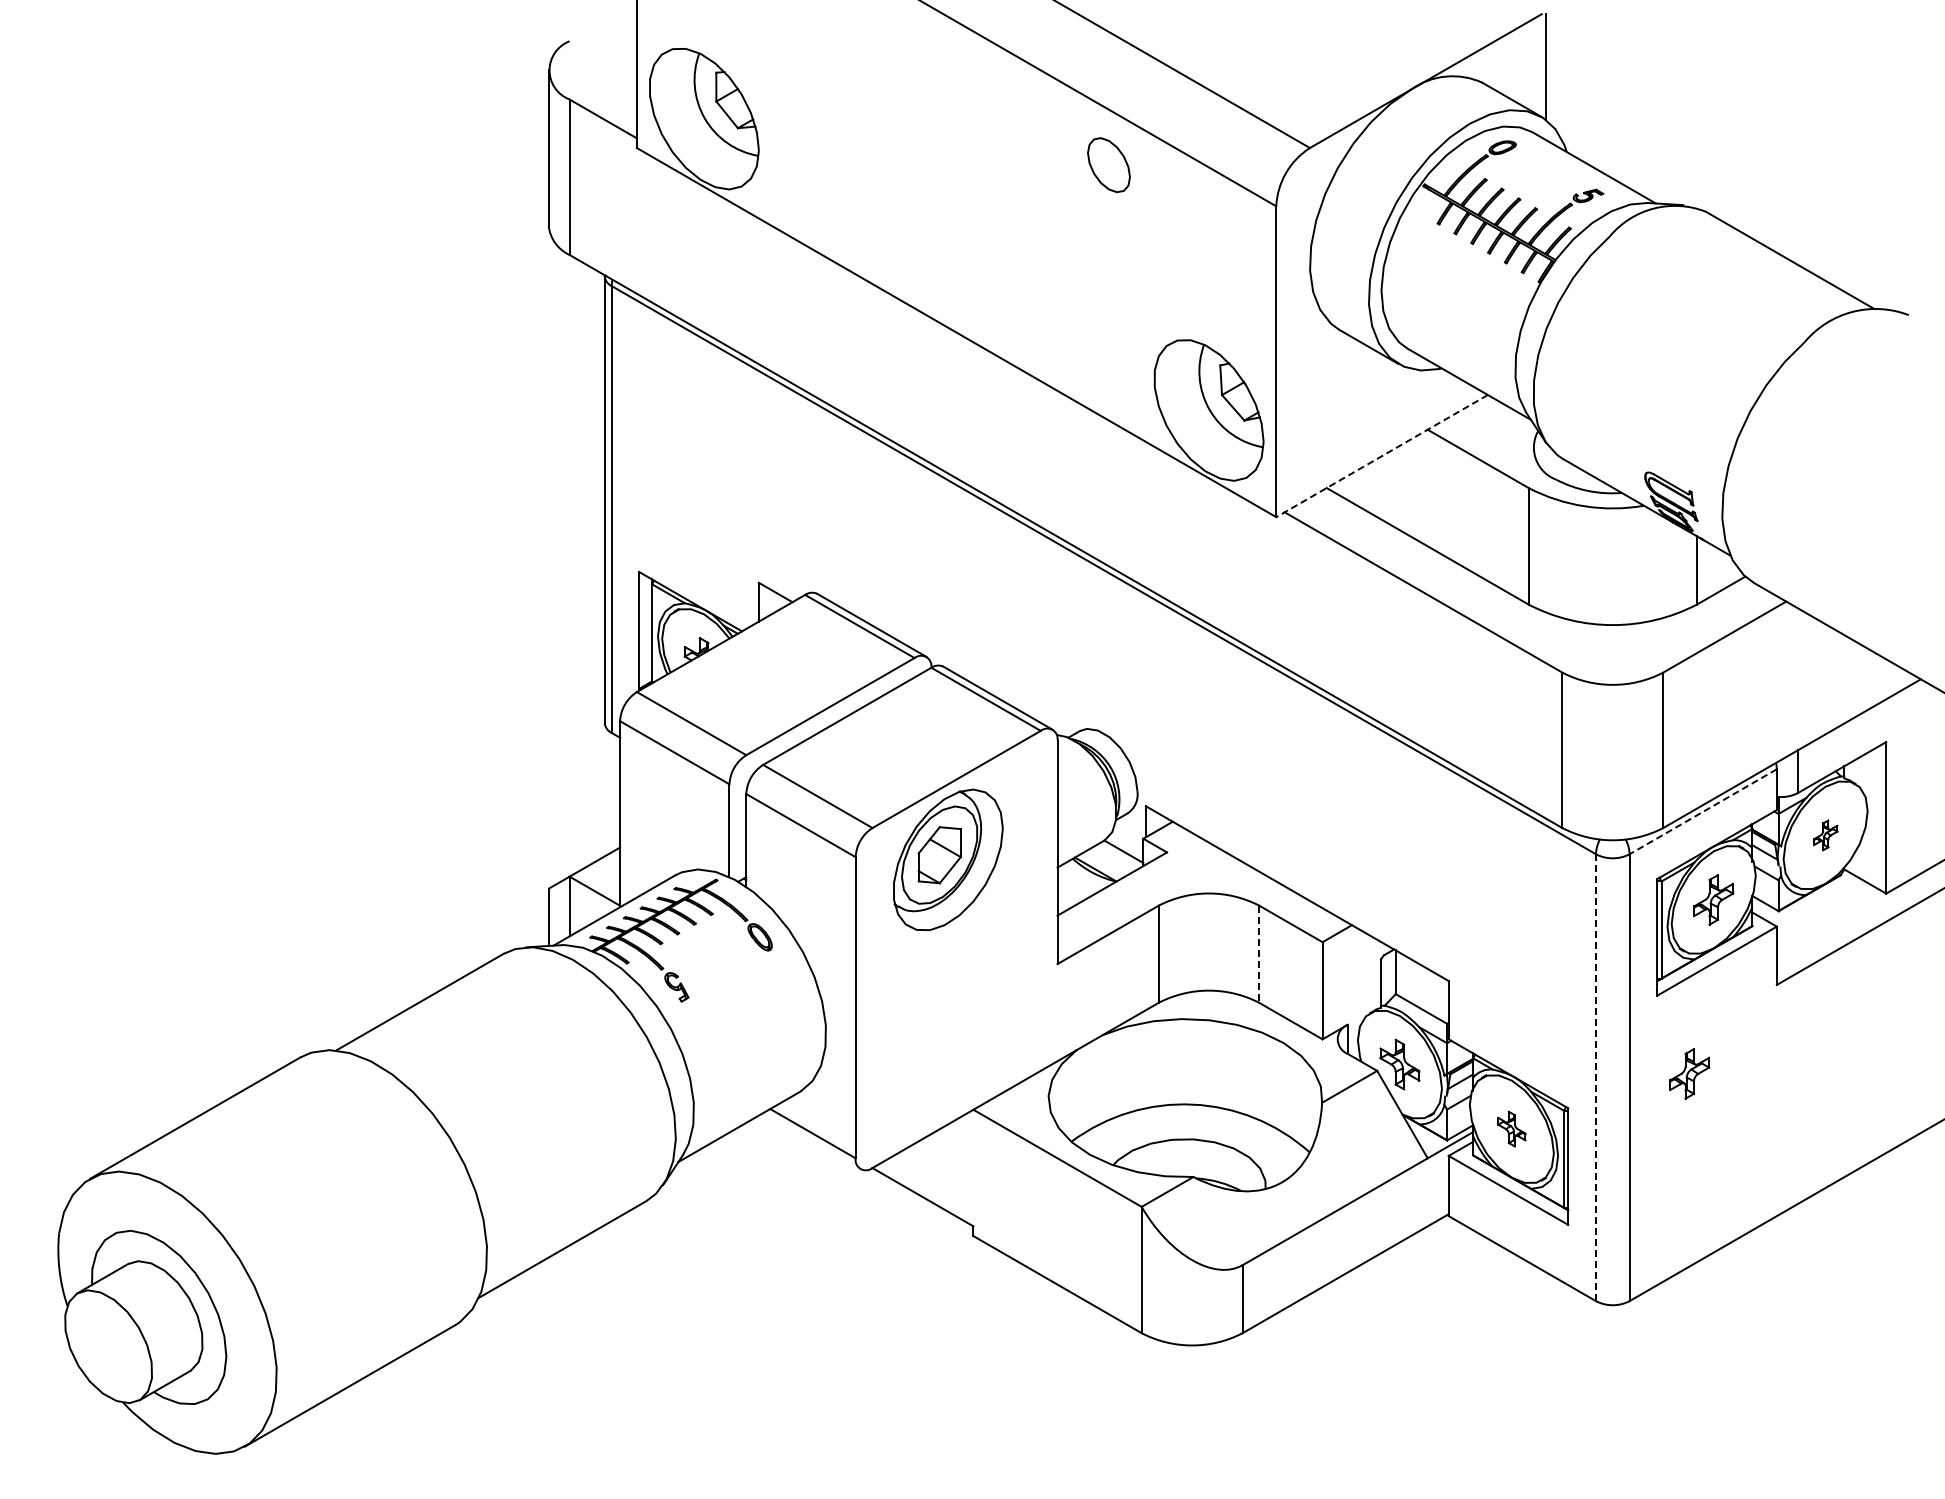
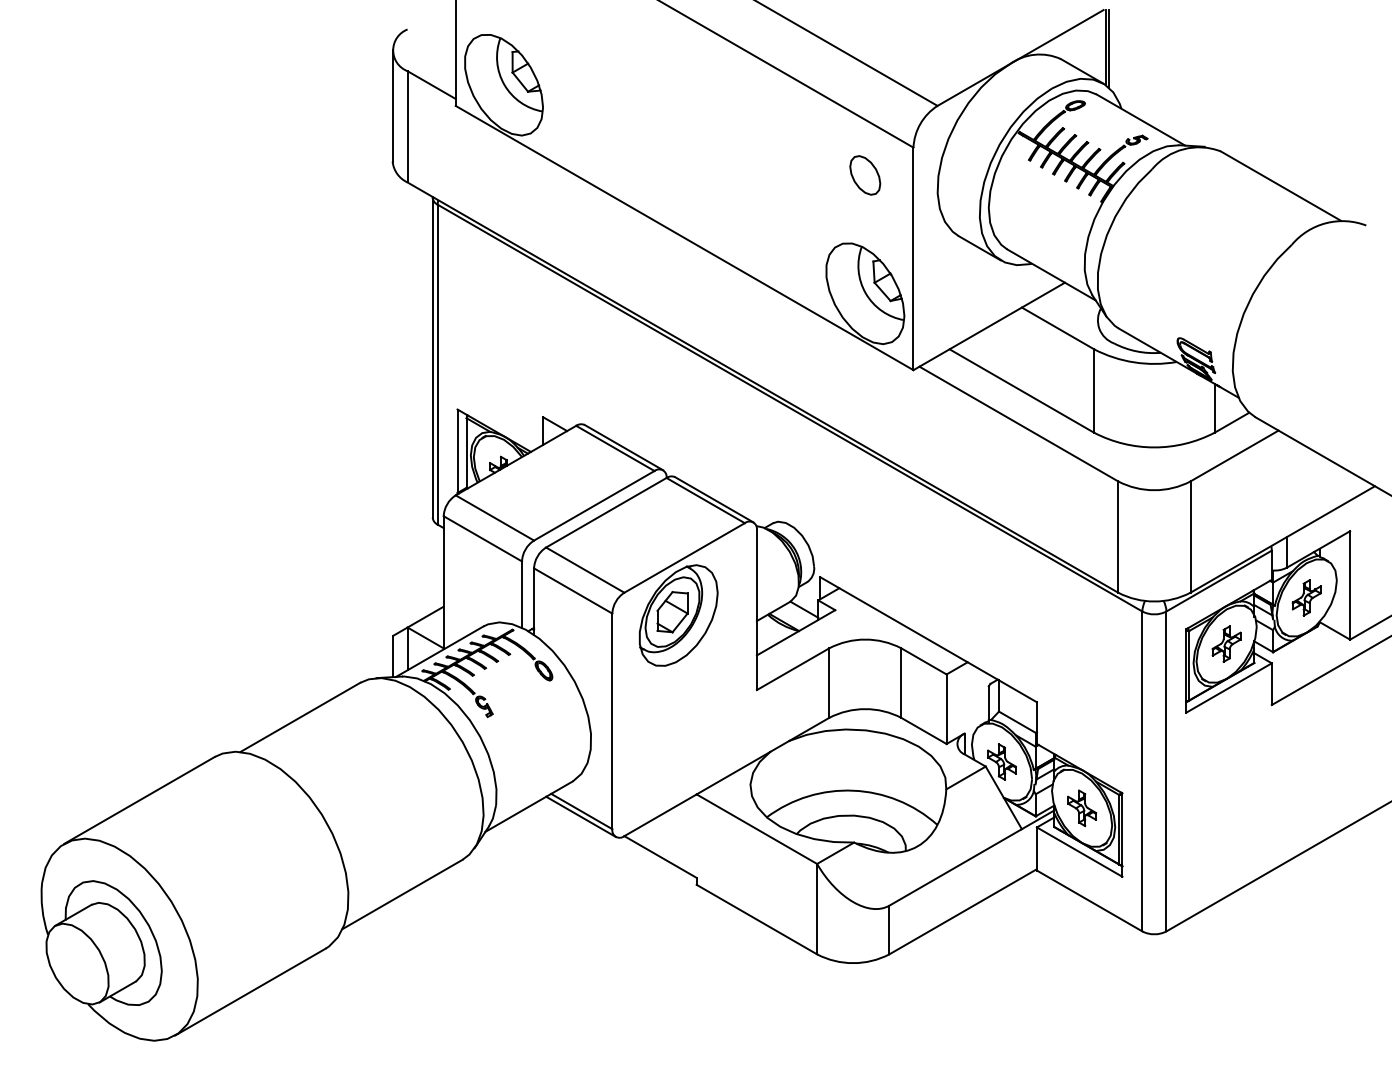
line: (1549, 68) -> (1109, 48), added
part: (1108, 165) -> (864, 175), moved
line: (1381, 456) -> (988, 326), dashed -> solid
line: (1703, 811) -> (1219, 580), dashed -> solid
part: (1825, 835) -> (1306, 598), size x1.67
line: (1259, 954) -> (901, 683), dashed -> solid
part: (1689, 1073) -> (1209, 768), removed
line: (1595, 1077) -> (1142, 771), dashed -> solid
part: (1511, 1128) -> (1081, 807), size x1.43
line: (811, 1141) -> (580, 817), added

